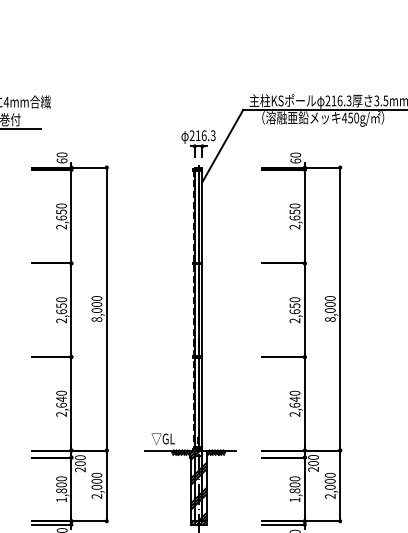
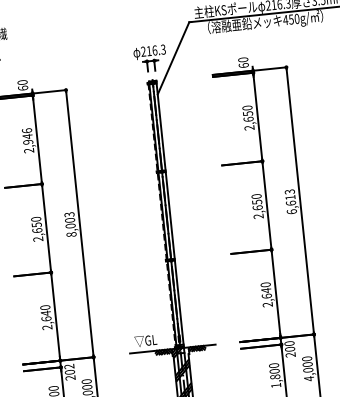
text: (61, 211) -> (27, 136), 2,650 -> 2,946
text: (96, 298) -> (69, 214), 8,000 -> 8,003
text: (330, 308) -> (290, 201), 8,000 -> 6,613
text: (80, 457) -> (69, 366), 200 -> 202
text: (330, 496) -> (309, 378), 2,000 -> 4,000

